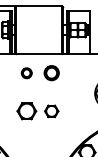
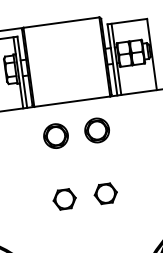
part: (26, 73) -> (55, 136), size x1.43
part: (26, 111) -> (64, 199), size x0.71

